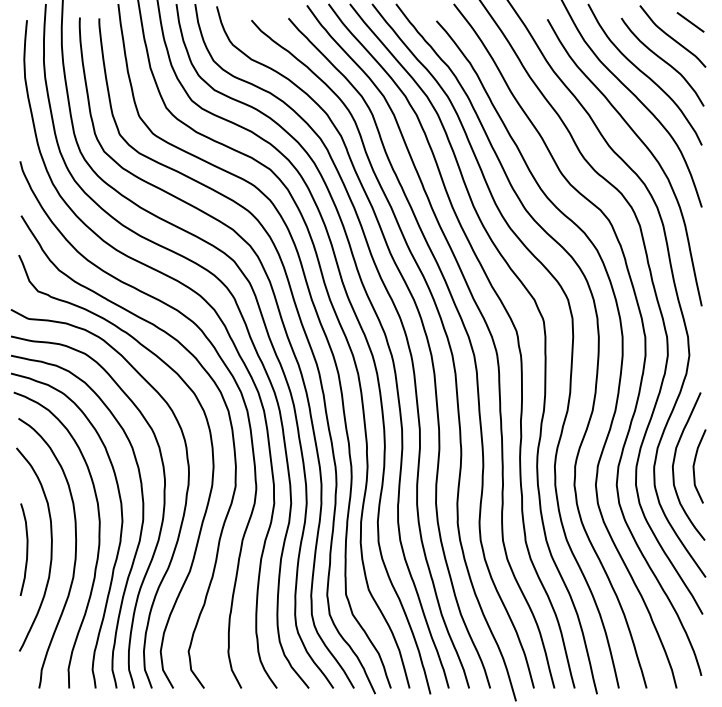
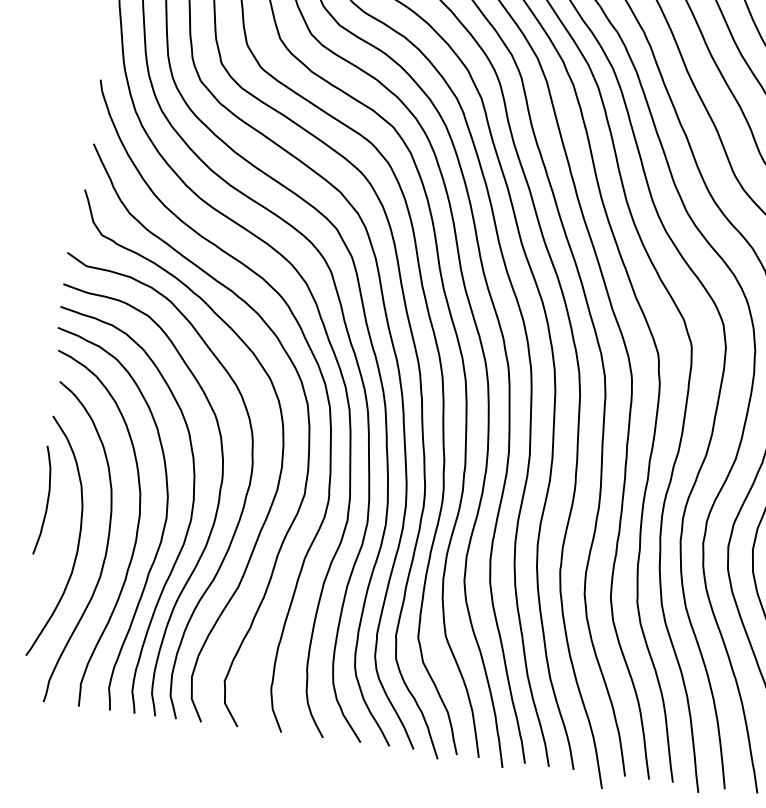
curve: (26, 549) -> (46, 500), moved

